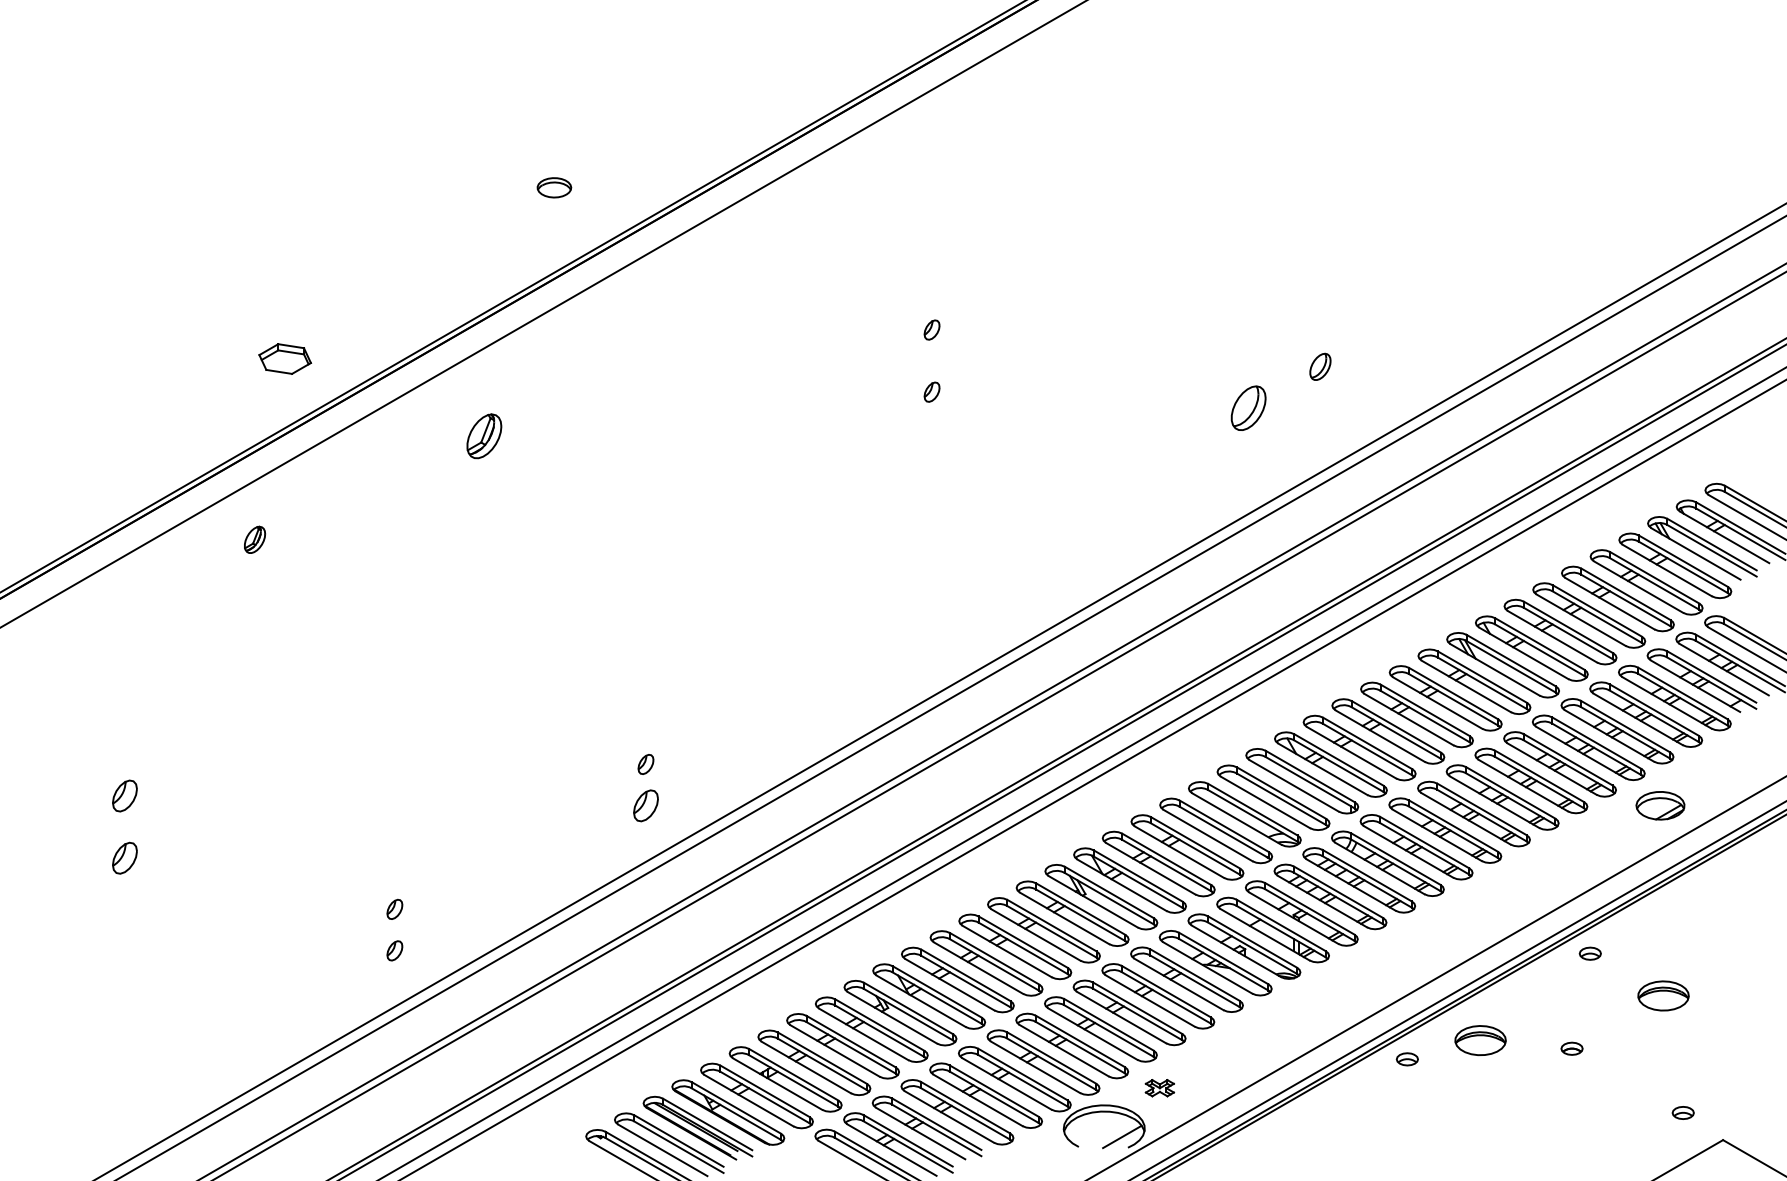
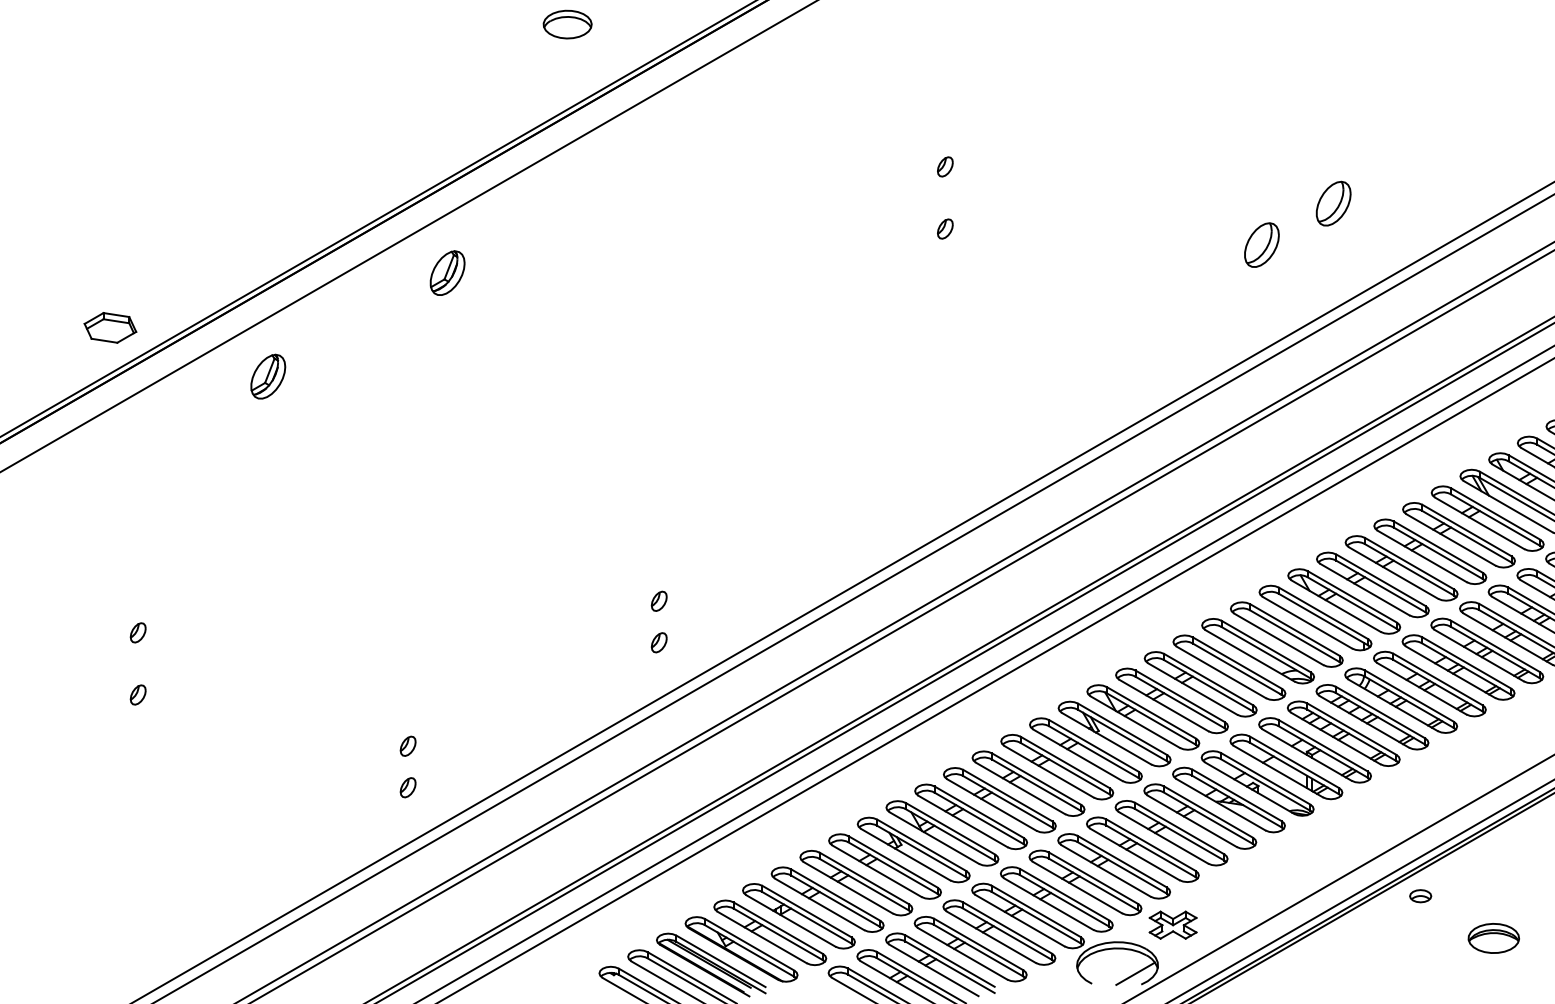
part: (554, 187) -> (567, 24), size x1.43
part: (285, 358) -> (110, 327), moved
part: (1320, 366) -> (1333, 203), size x1.67
part: (484, 436) -> (447, 273), moved
part: (254, 539) -> (267, 376), size x1.67
part: (124, 795) -> (137, 632), size x0.62
part: (645, 805) -> (658, 642), size x0.62
part: (124, 857) -> (137, 694), size x0.62
part: (1480, 1040) -> (1493, 938), moved
part: (1159, 1087) -> (1172, 924), size x1.67

